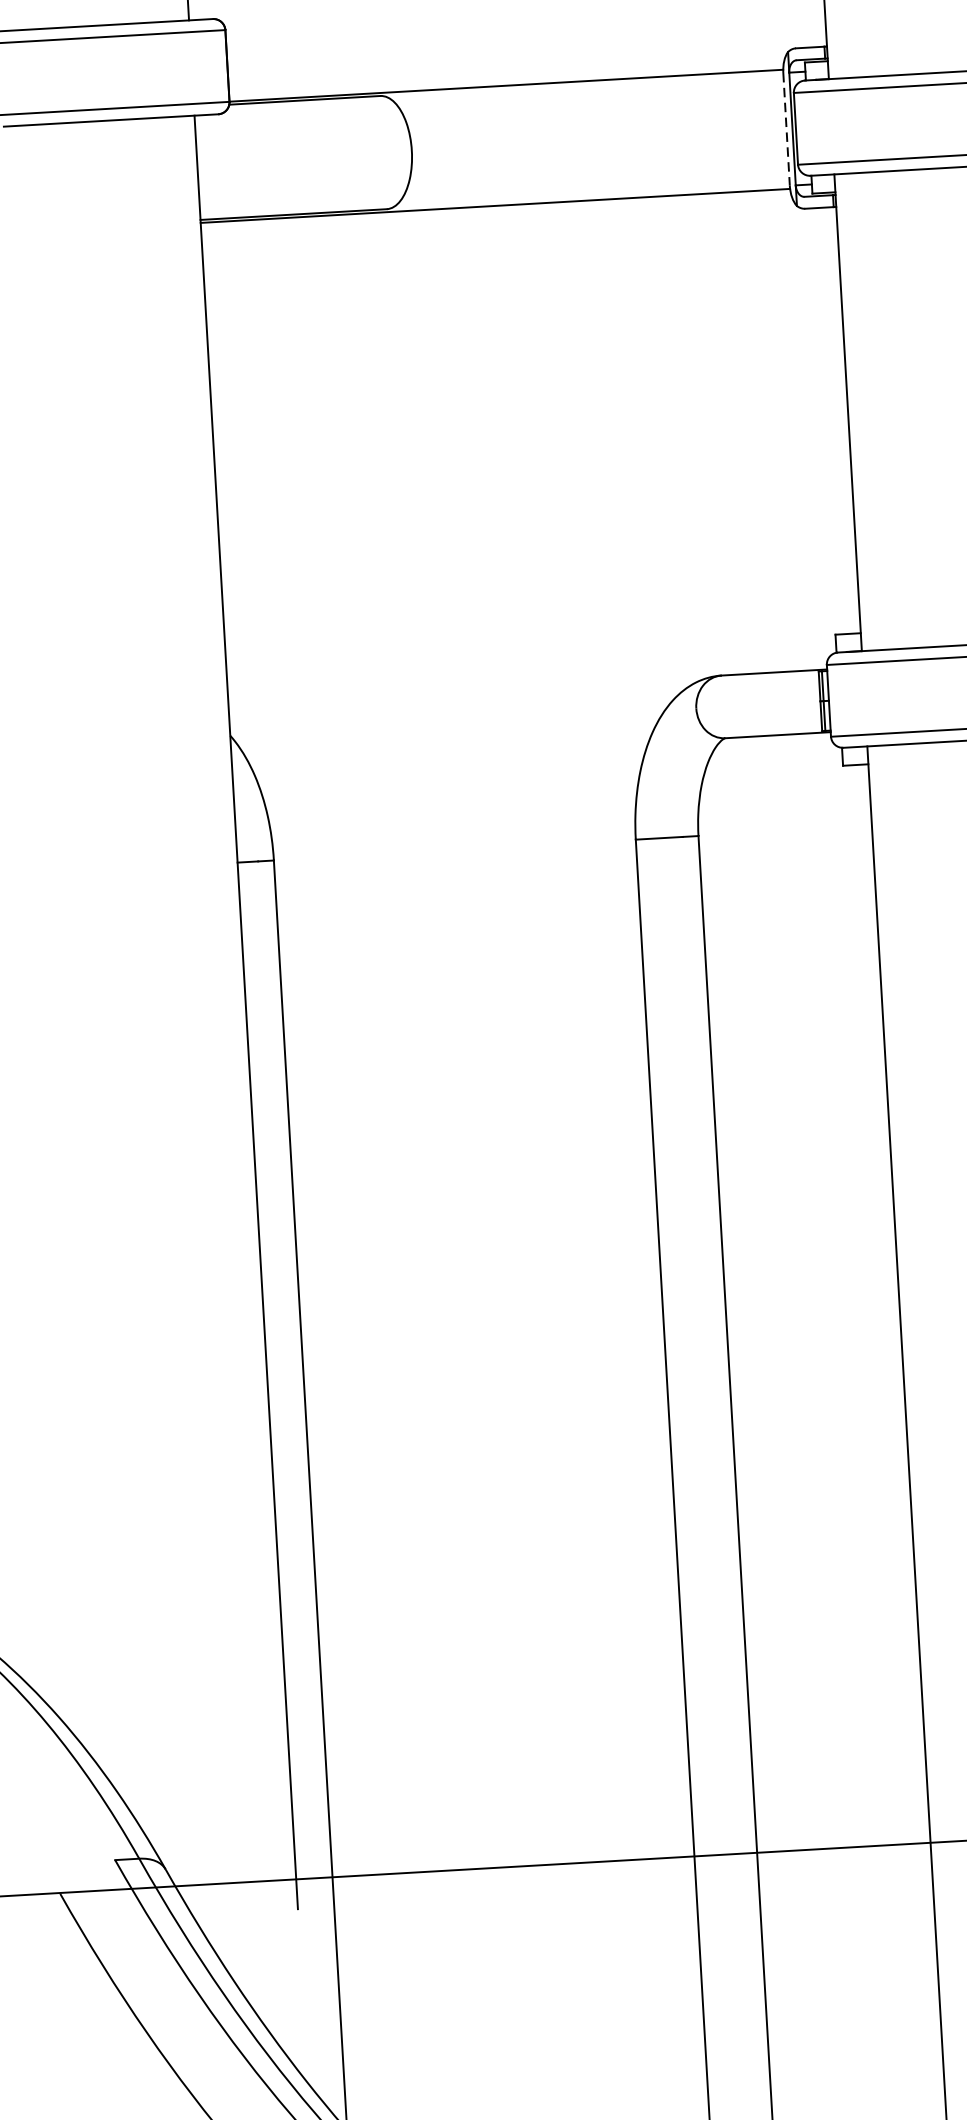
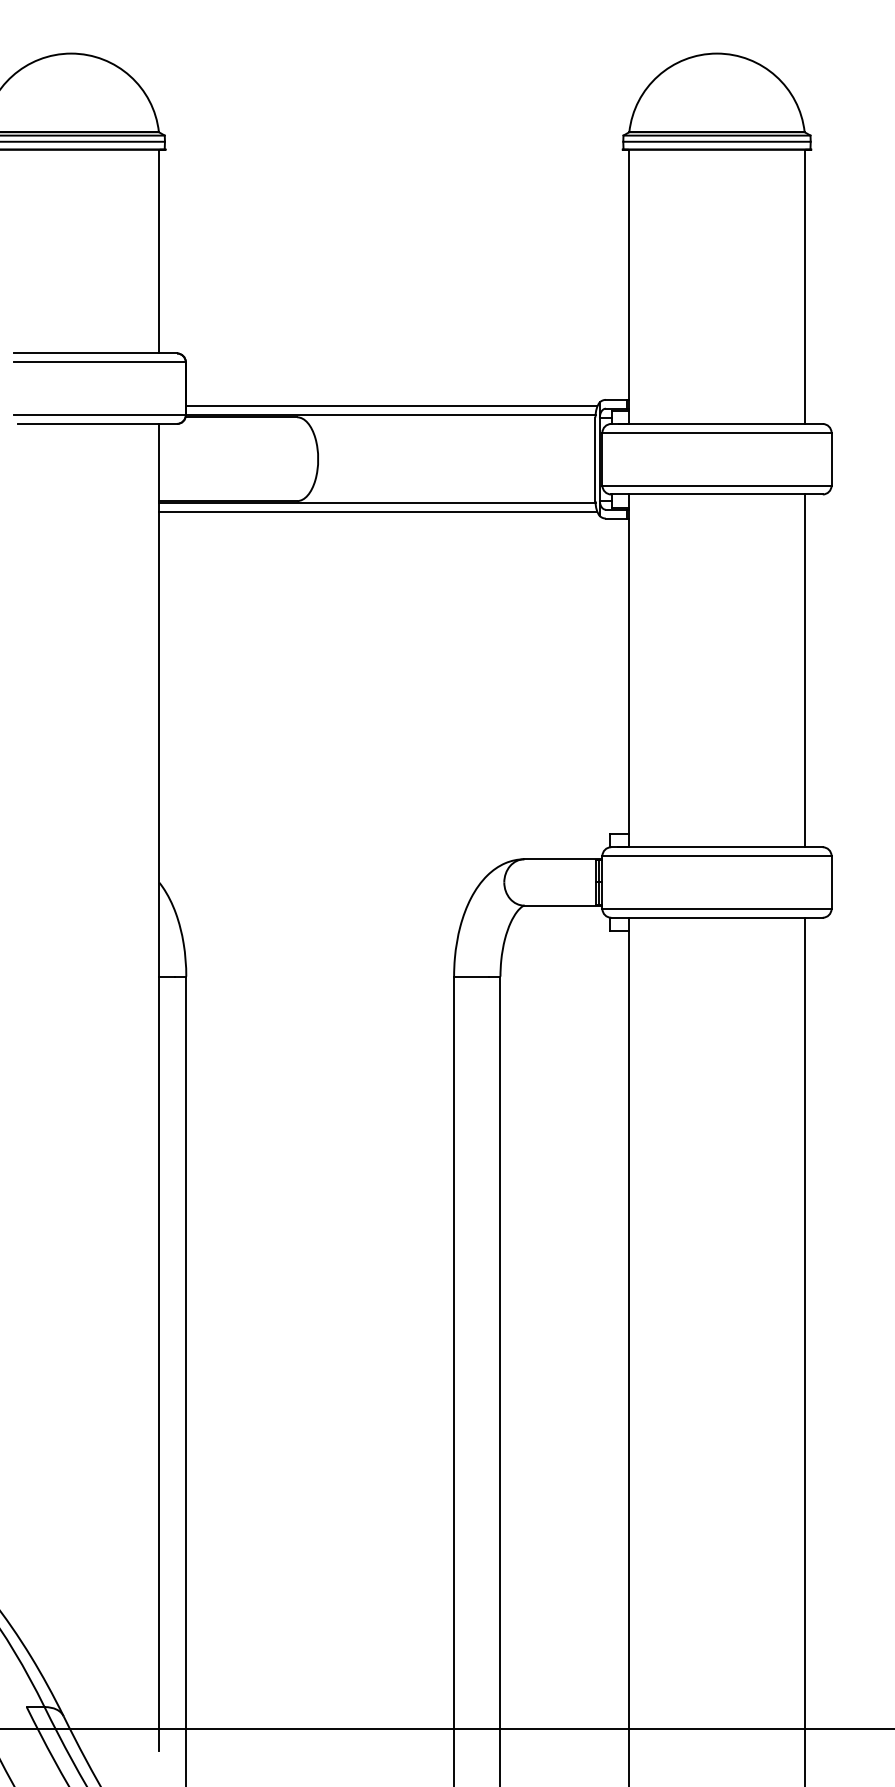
line: (506, 74) -> (391, 406), added
line: (786, 129) -> (595, 459), dashed -> solid
line: (497, 218) -> (378, 512), added

